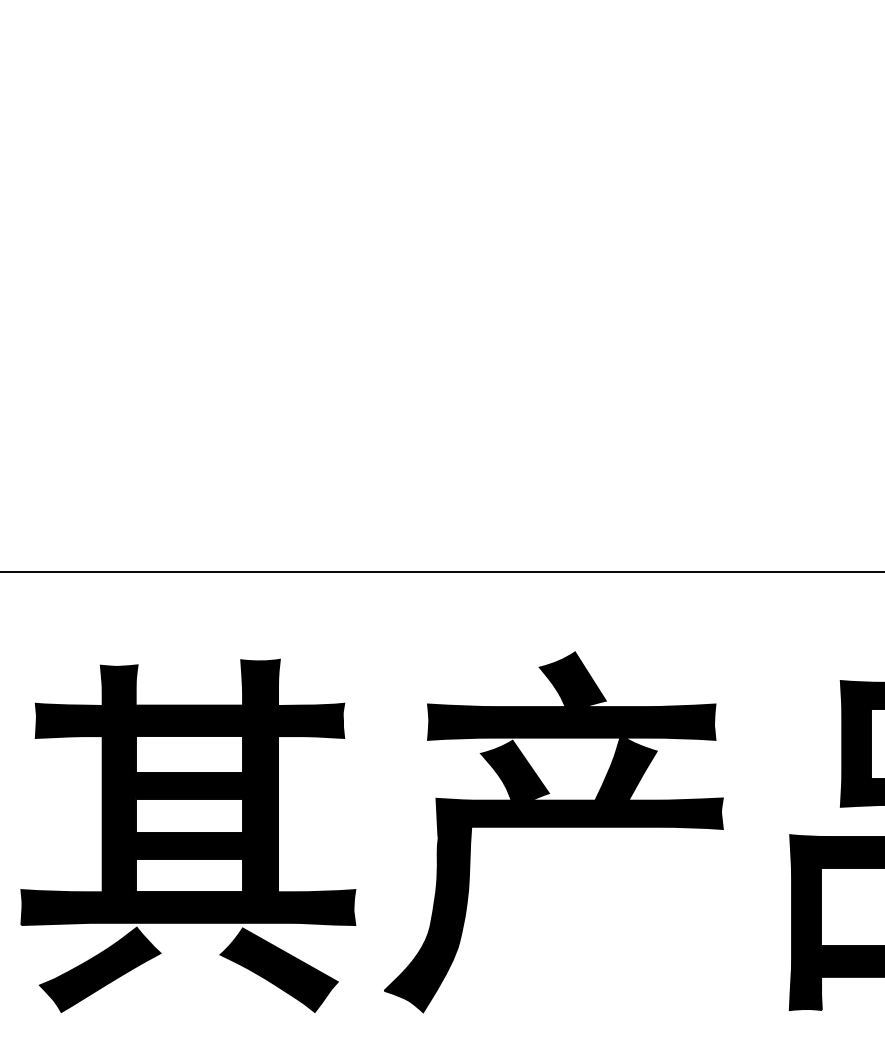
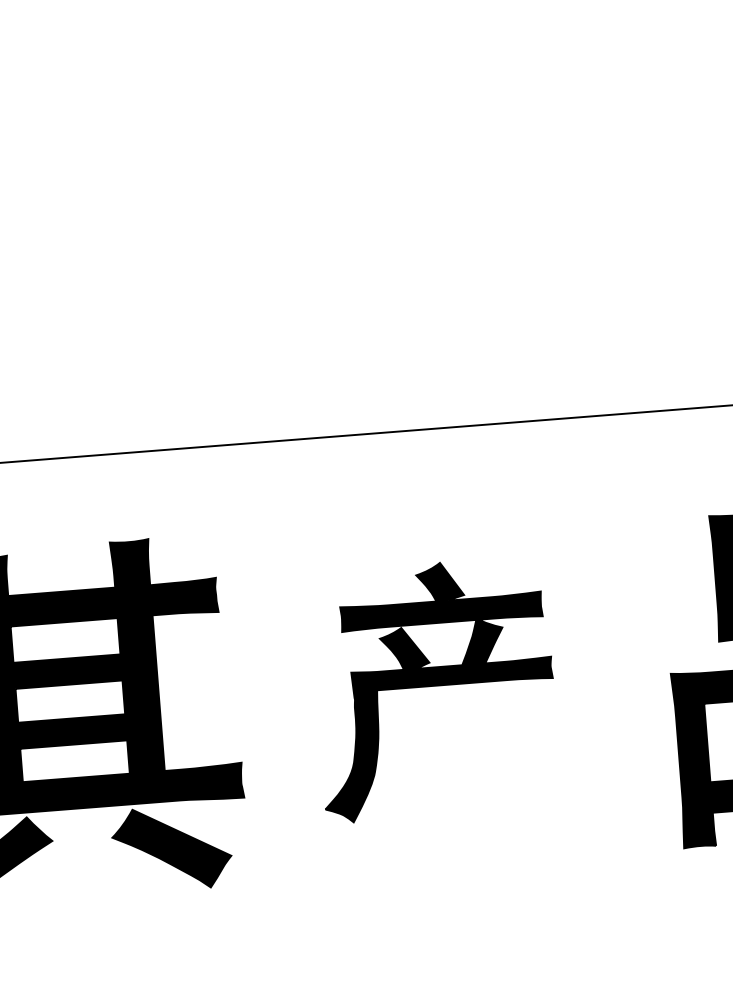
part: (553, 832) -> (434, 689), size x0.7

